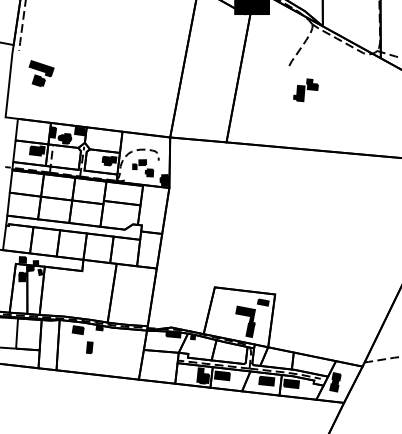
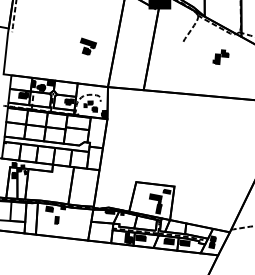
part: (40, 73) -> (87, 46), moved
part: (305, 89) -> (220, 56), moved

